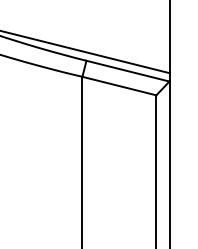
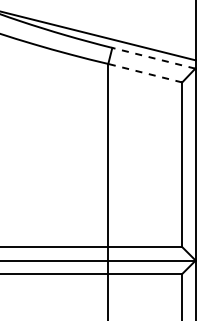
line: (127, 71) -> (153, 58), solid -> dashed
line: (118, 86) -> (144, 73), solid -> dashed

